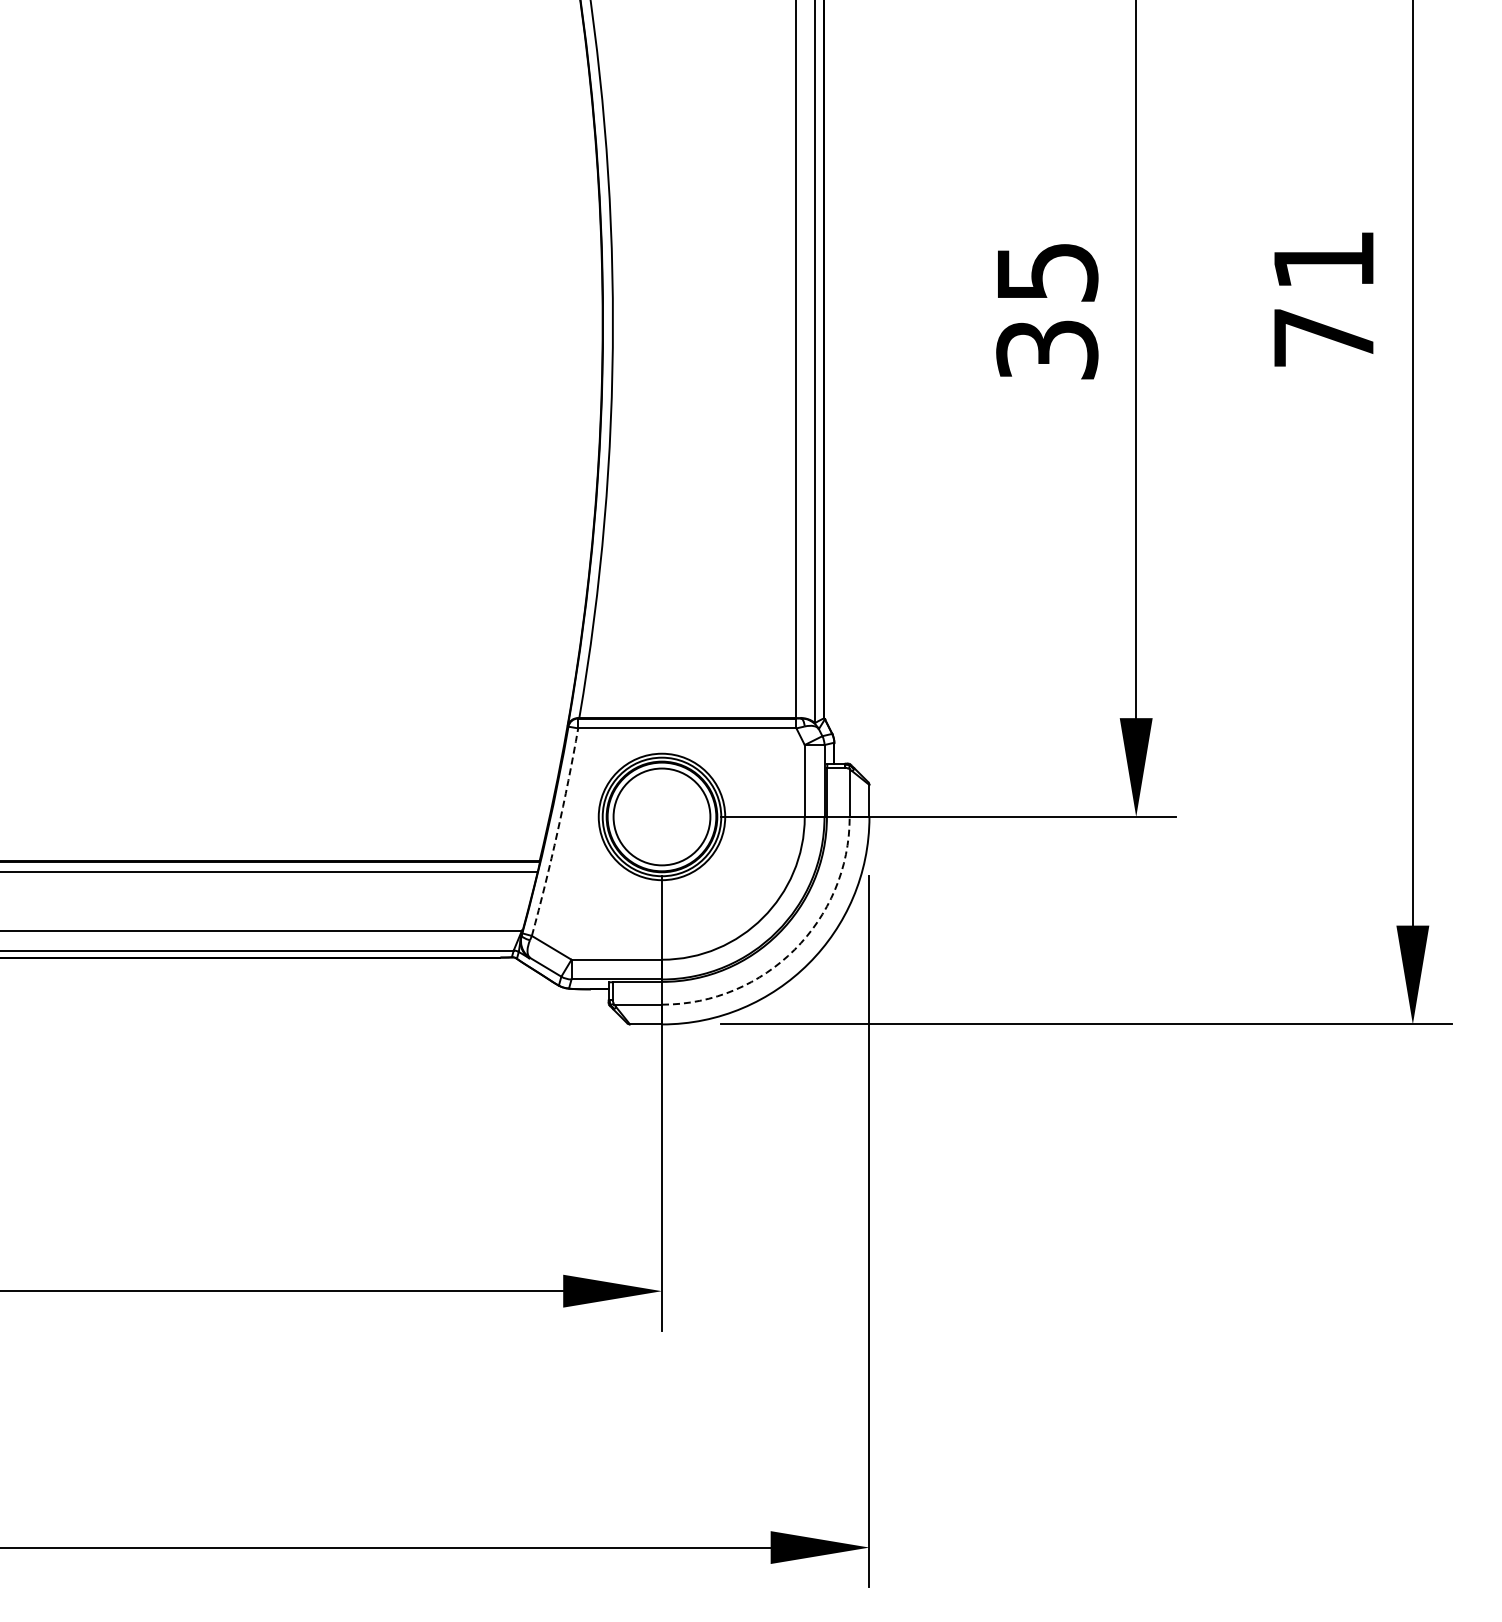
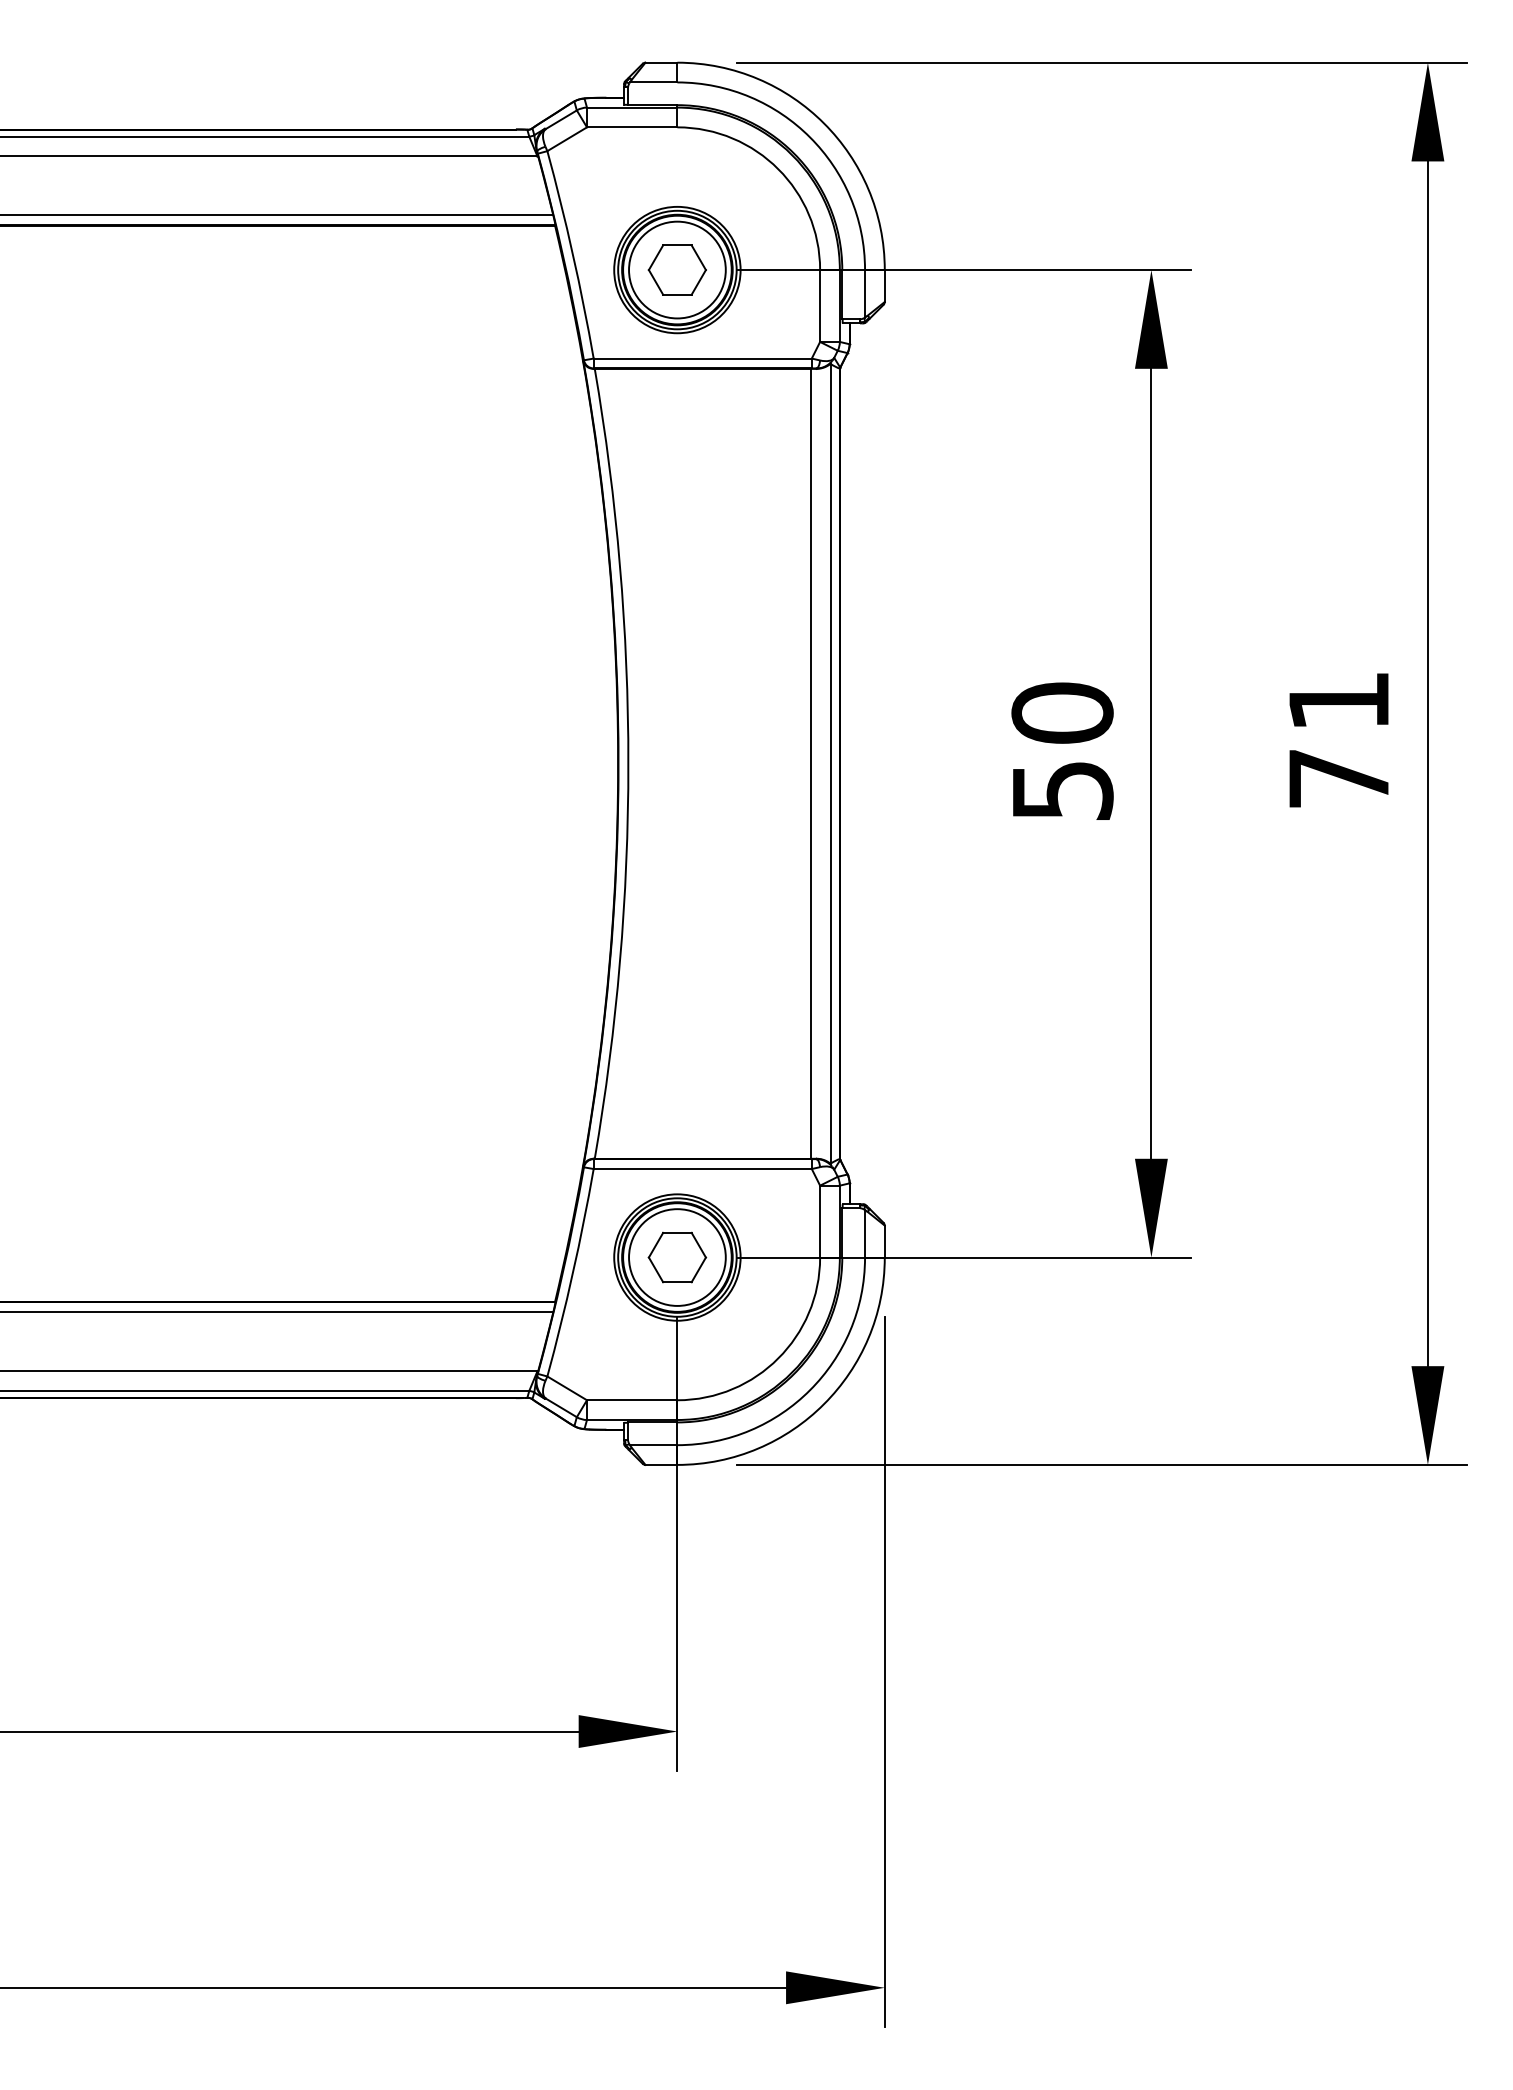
text: (1047, 310) -> (1062, 751), 35 -> 50
part: (662, 816) -> (677, 1257), added
arc: (557, 832) -> (572, 1273), dashed -> solid
arc: (795, 949) -> (810, 1390), dashed -> solid

